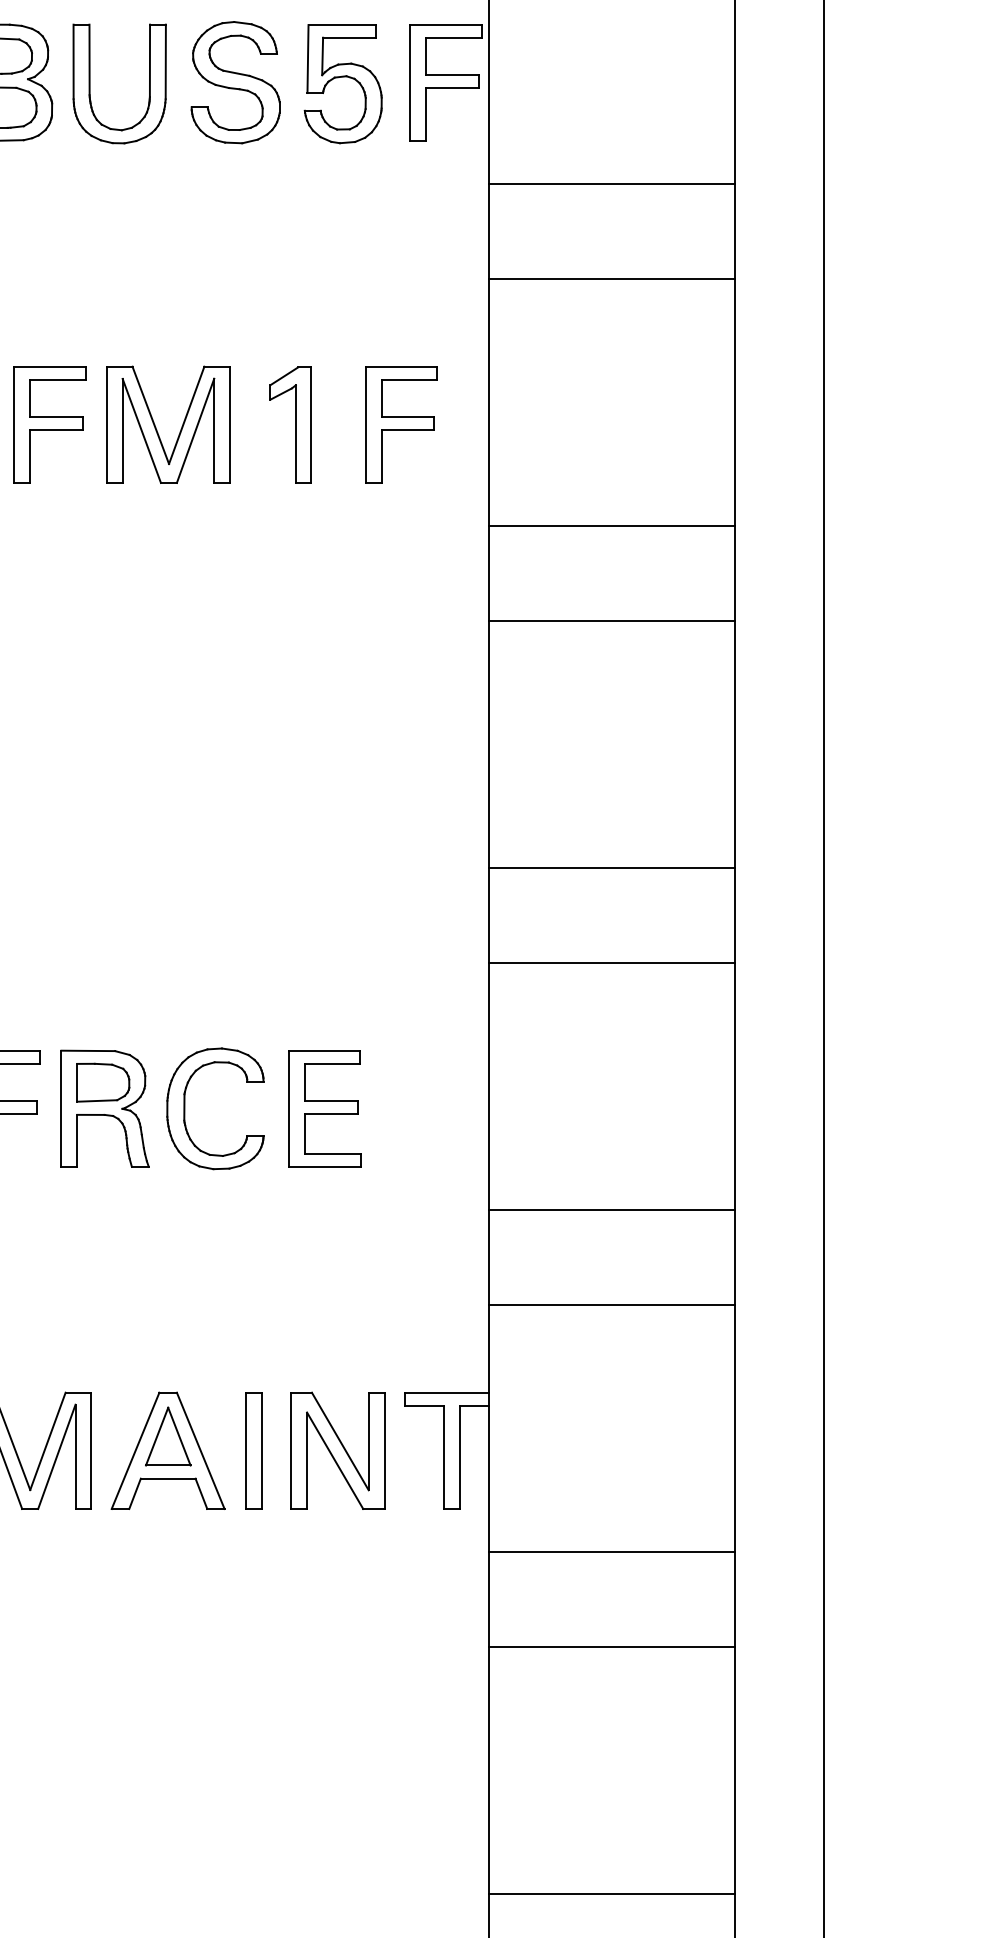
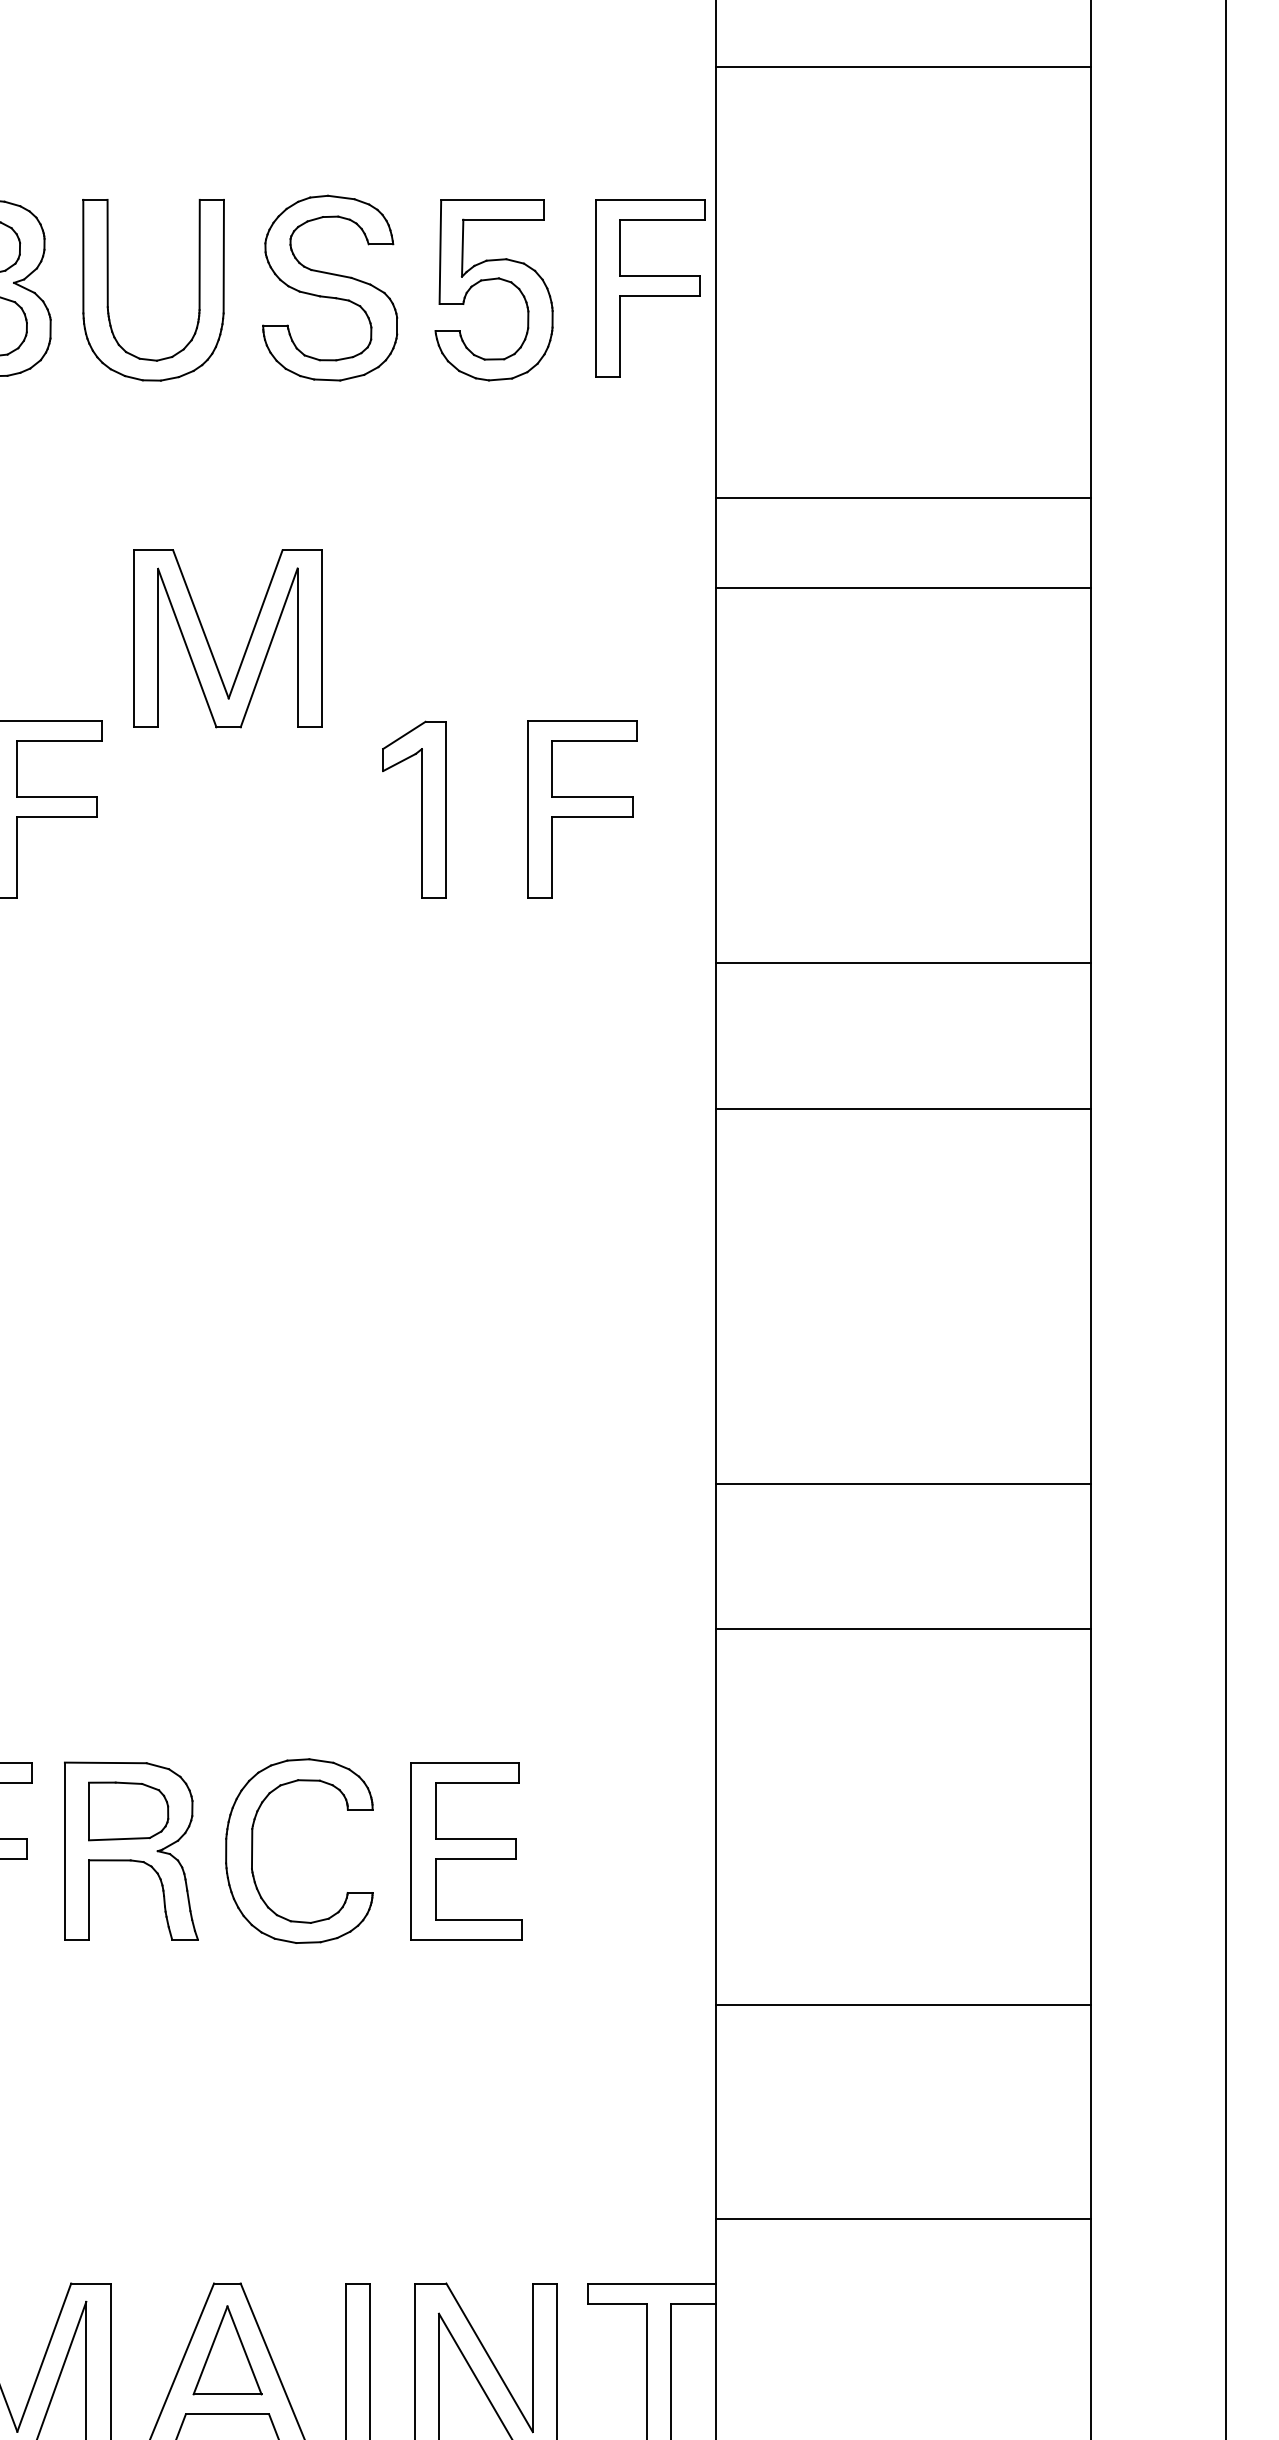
line: (611, 183) -> (902, 498), moved
part: (157, 429) -> (211, 645), moved
line: (611, 1305) -> (902, 2219), moved

